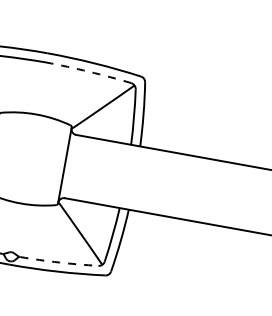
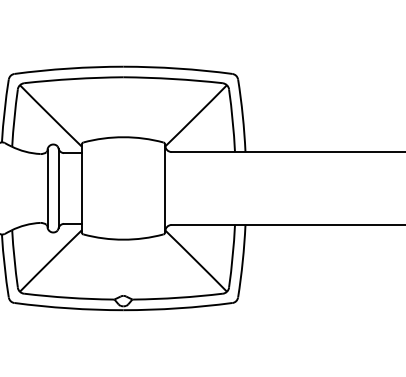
arc: (89, 72) -> (173, 79), dashed -> solid
arc: (59, 262) -> (178, 297), dashed -> solid

